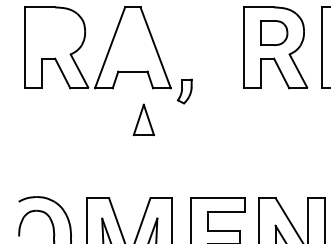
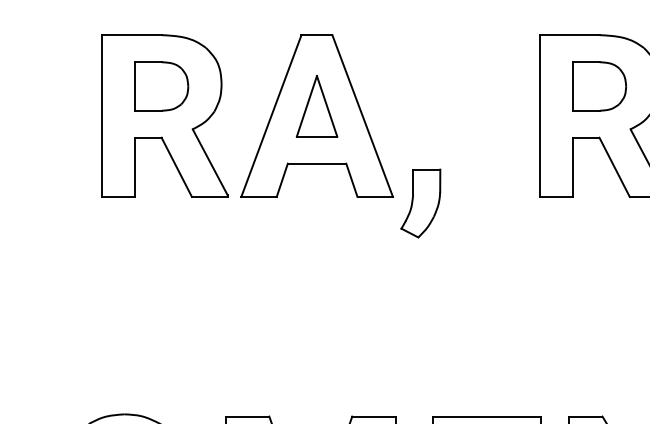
part: (55, 32) -> (162, 85), added
part: (184, 91) -> (420, 203), size x1.43
part: (143, 119) -> (316, 105), moved

